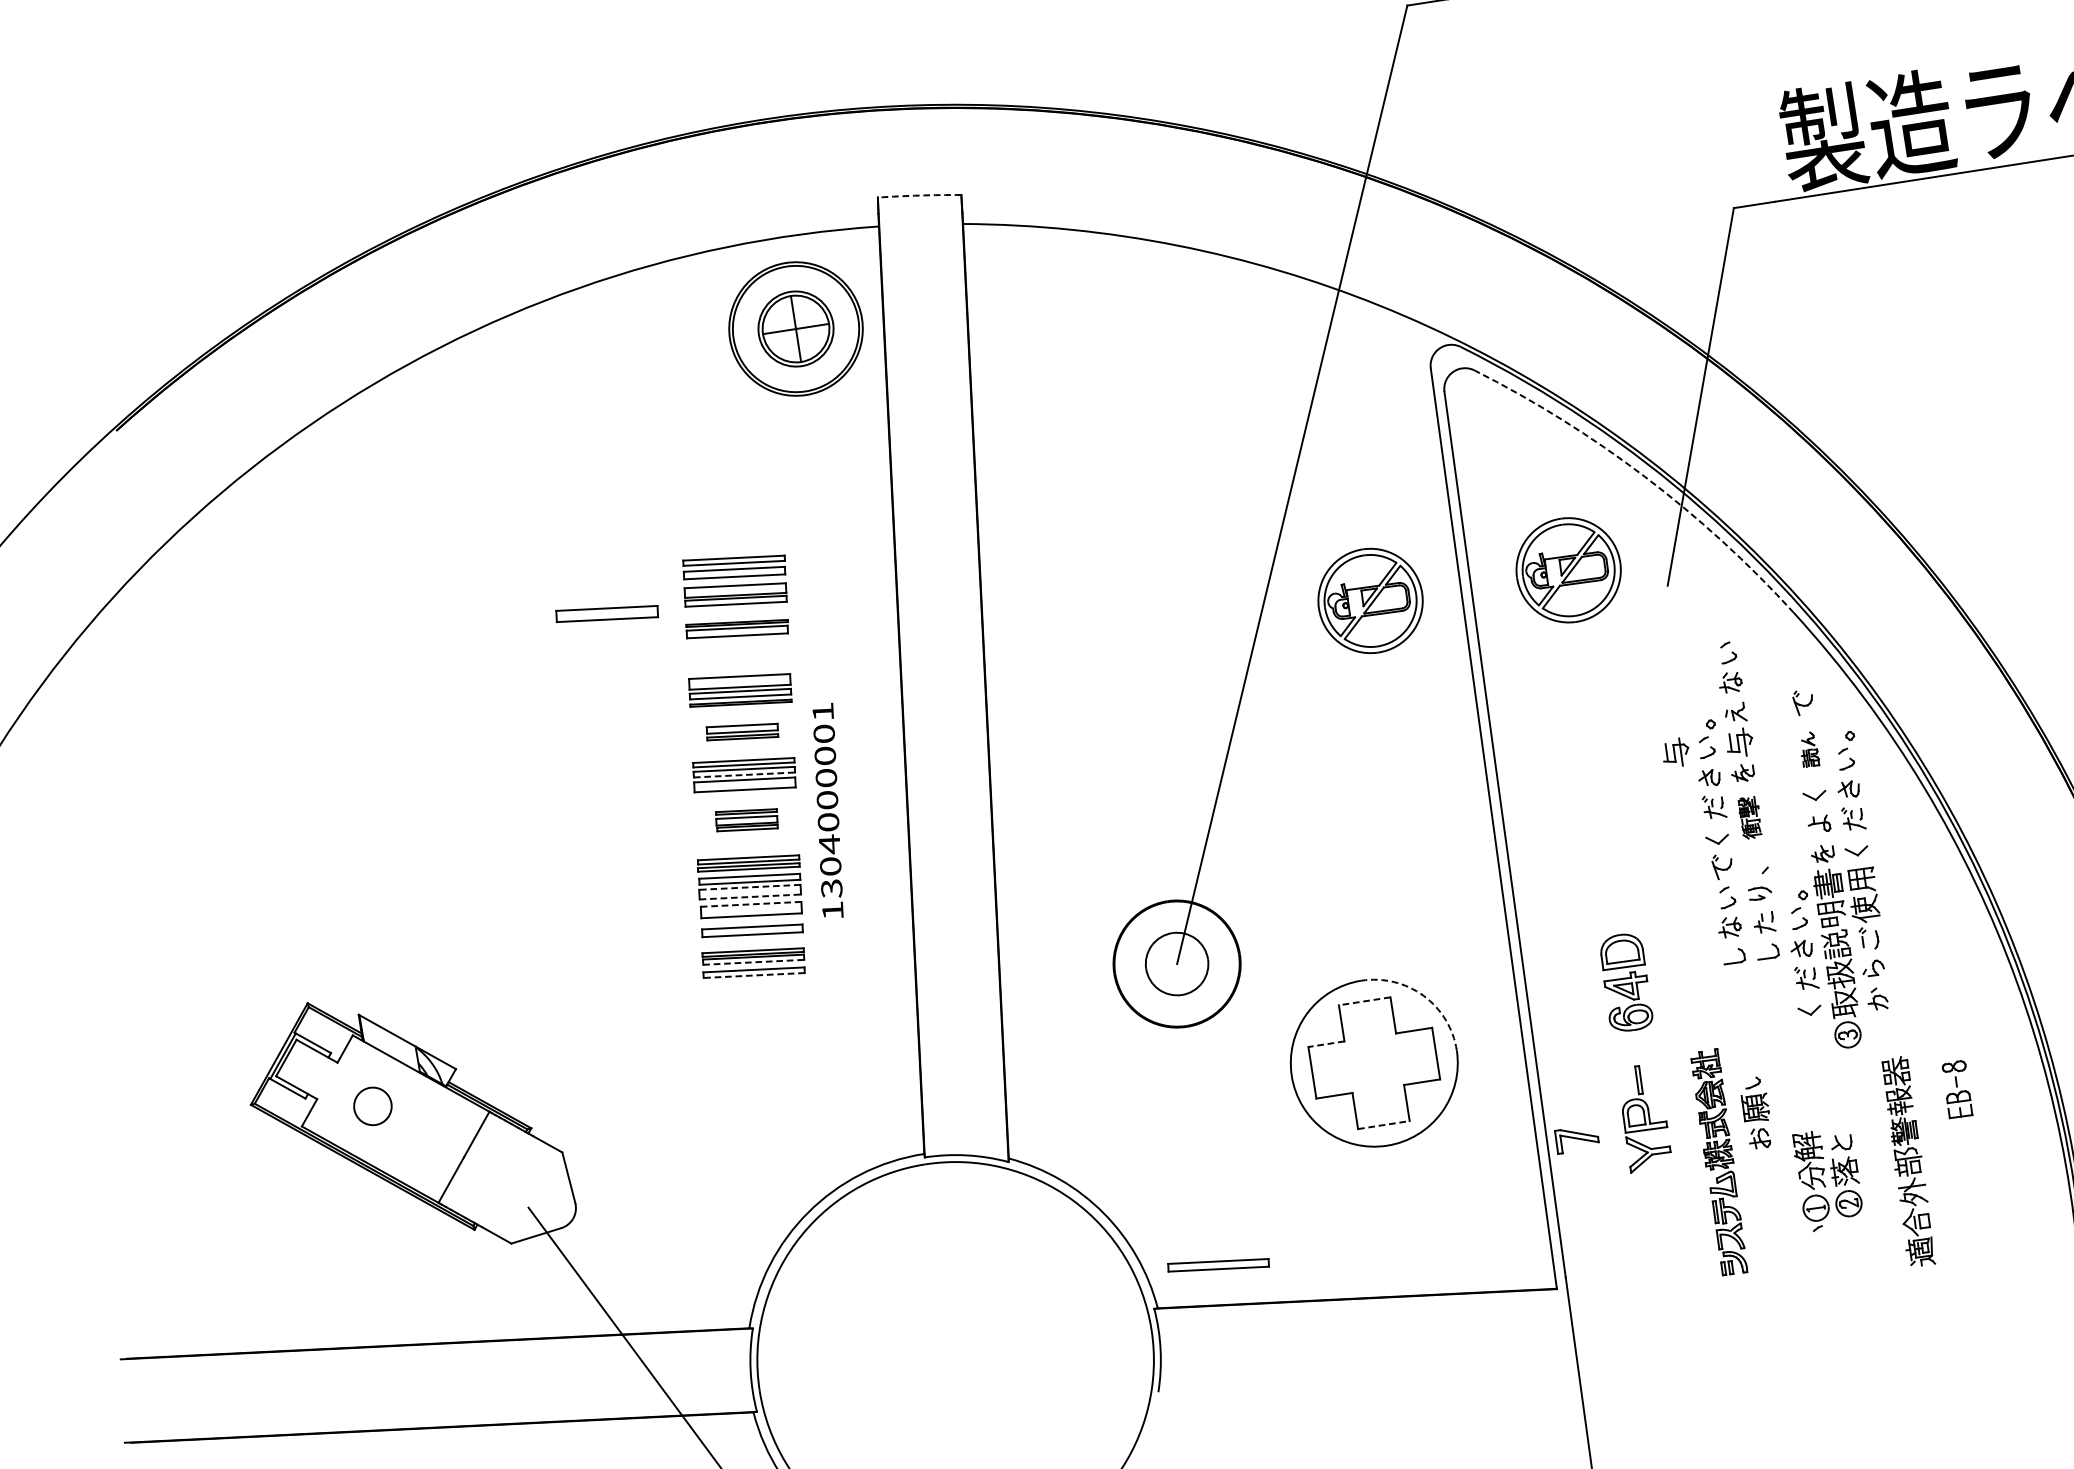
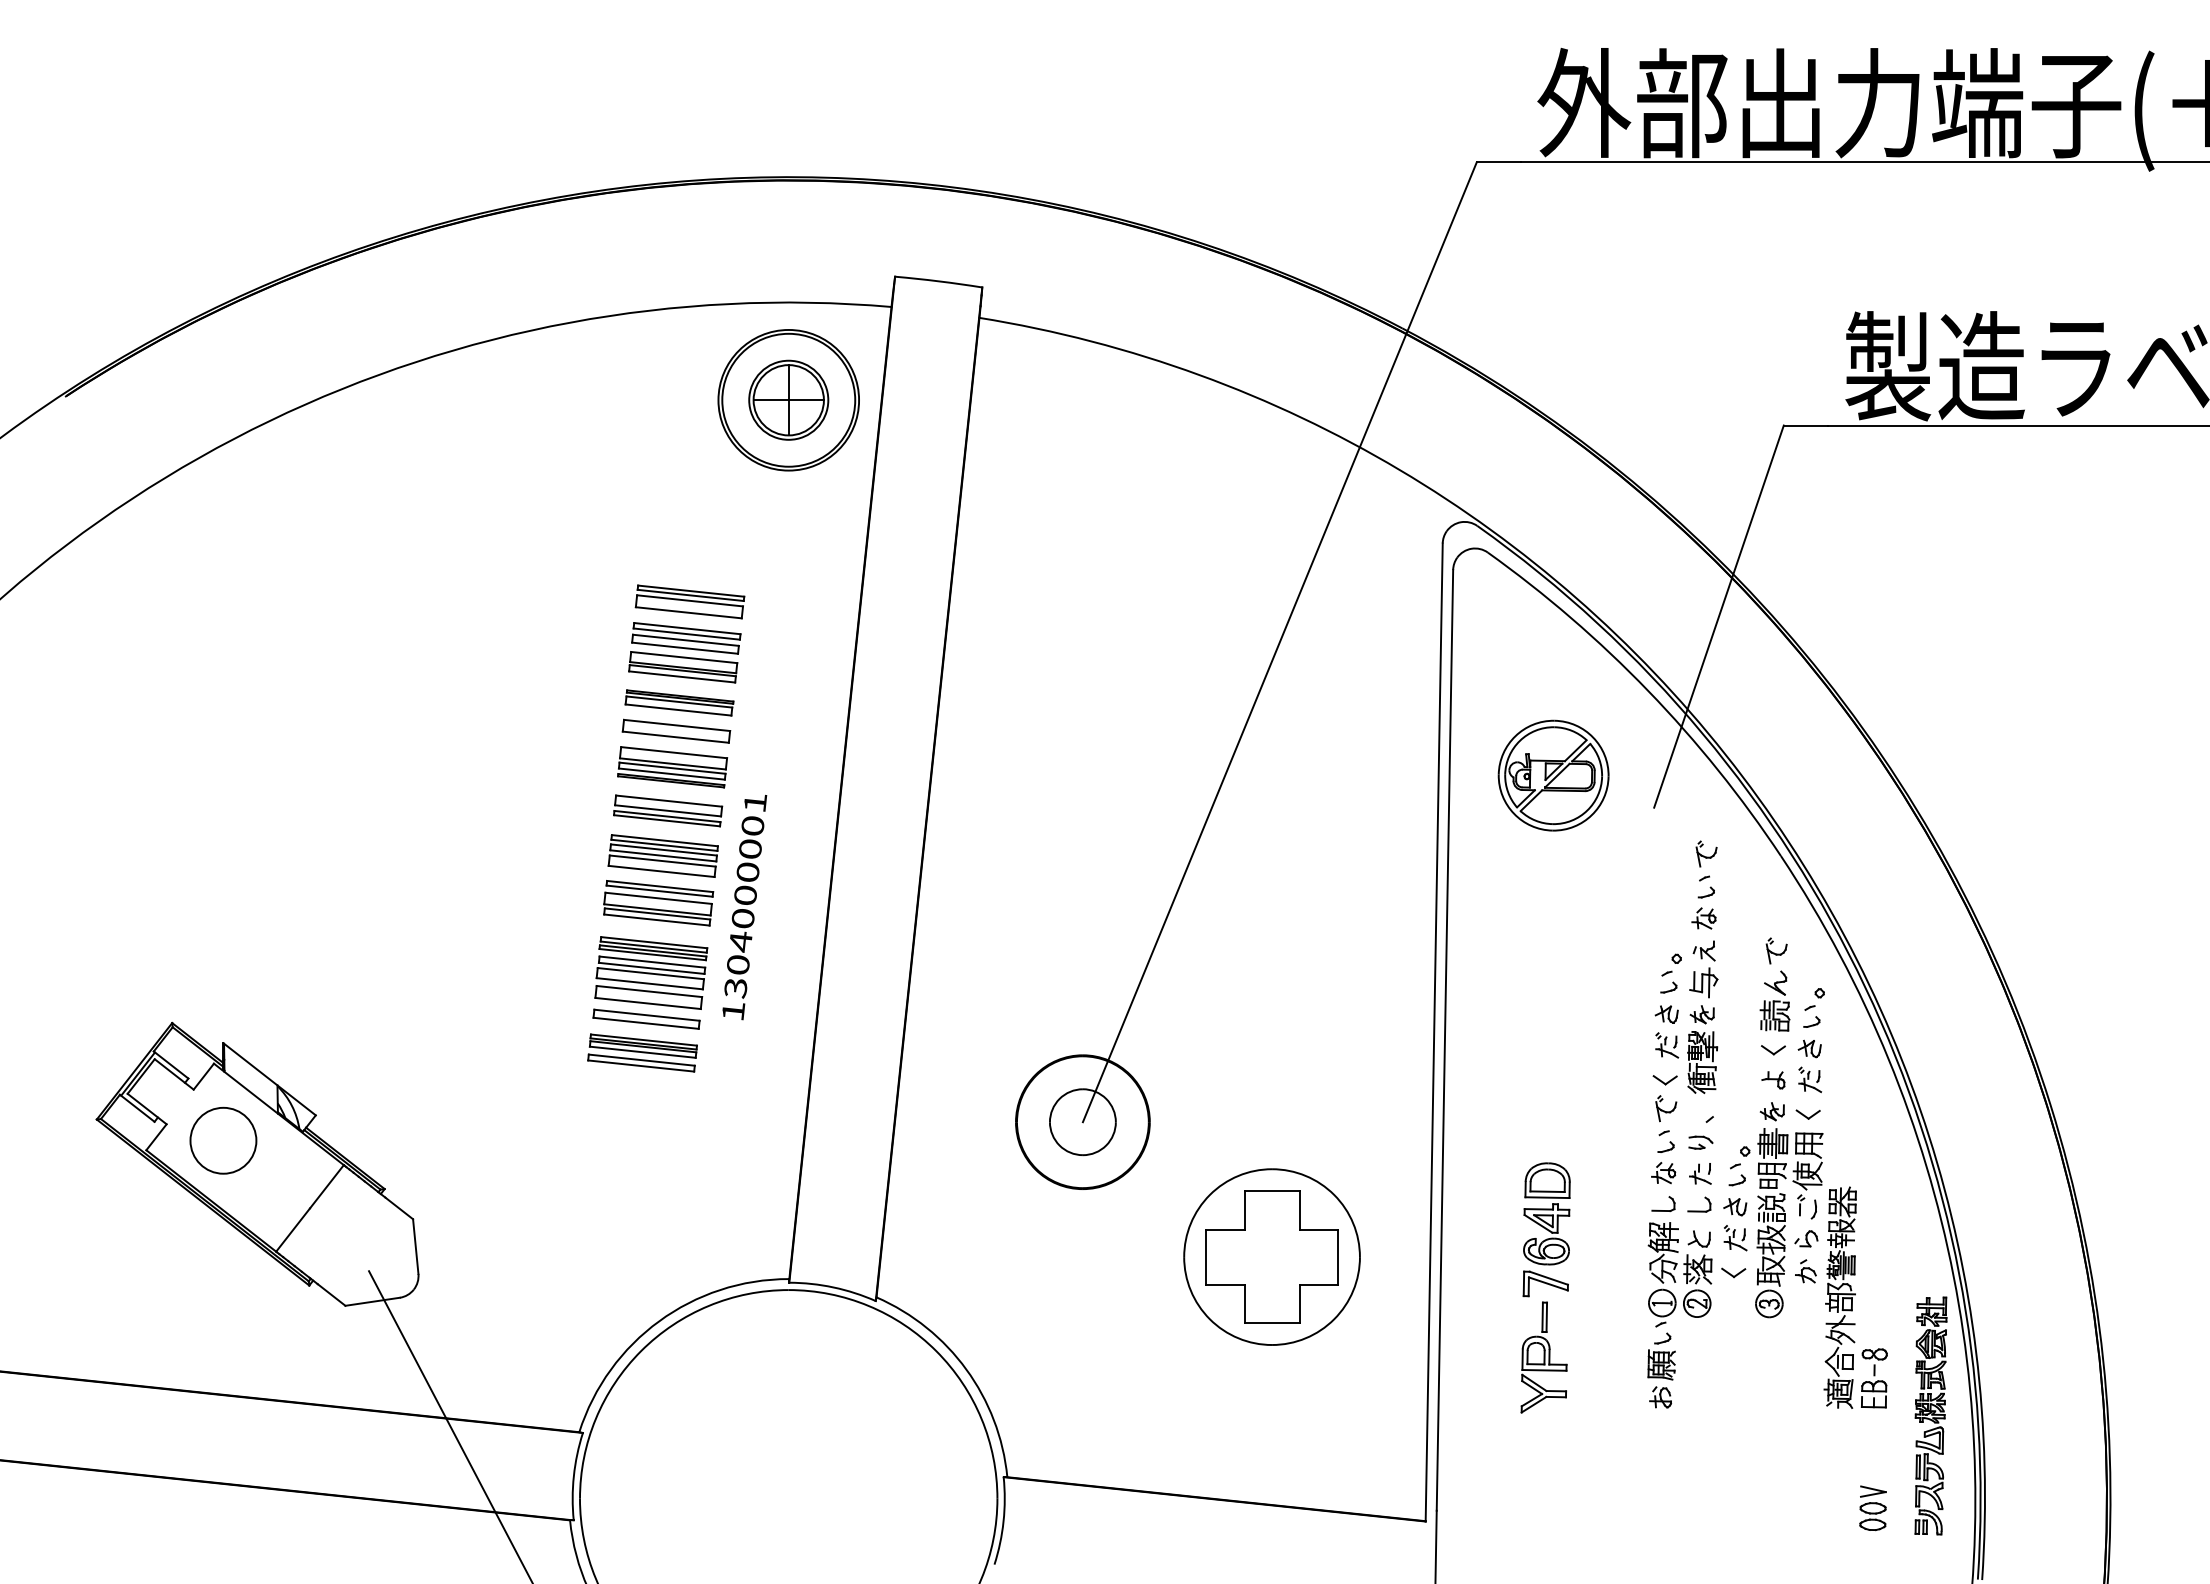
arc: (919, 195) -> (938, 281), dashed -> solid
arc: (1645, 476) -> (1648, 690), dashed -> solid
part: (732, 532) -> (689, 601), added
part: (1370, 600) -> (1342, 775), removed
part: (607, 613) -> (676, 730), moved
part: (1723, 621) -> (1706, 853), added
part: (742, 731) -> (668, 810), size x1.43
part: (1808, 749) -> (1774, 1000), size x1.67
part: (1675, 752) -> (1635, 982), removed
line: (744, 774) -> (663, 855), dashed -> solid
part: (1750, 817) -> (1702, 1062), size x1.43
part: (746, 820) -> (658, 903), size x1.67
line: (749, 887) -> (650, 973), dashed -> solid
line: (750, 896) -> (650, 983), dashed -> solid
line: (751, 904) -> (649, 991), dashed -> solid
line: (754, 962) -> (643, 1052), dashed -> solid
line: (753, 975) -> (640, 1065), dashed -> solid
arc: (1423, 995) -> (1334, 1194), dashed -> solid
line: (1364, 1001) -> (1271, 1191), dashed -> solid
line: (1325, 1044) -> (1224, 1229), dashed -> solid
circle: (372, 1106) -> (223, 1140), size x1.67
line: (1384, 1125) -> (1272, 1323), dashed -> solid
part: (1576, 1138) -> (1545, 1283), moved
part: (1719, 1161) -> (1930, 1415), moved
part: (1907, 1161) -> (1839, 1297), moved
part: (1828, 1178) -> (1679, 1274), moved
part: (1974, 1211) -> (1872, 1508), added
part: (1218, 1264) -> (1077, 1441), removed

